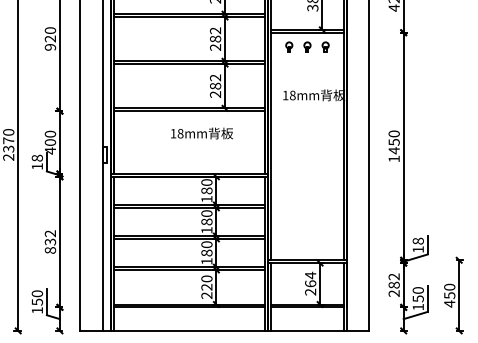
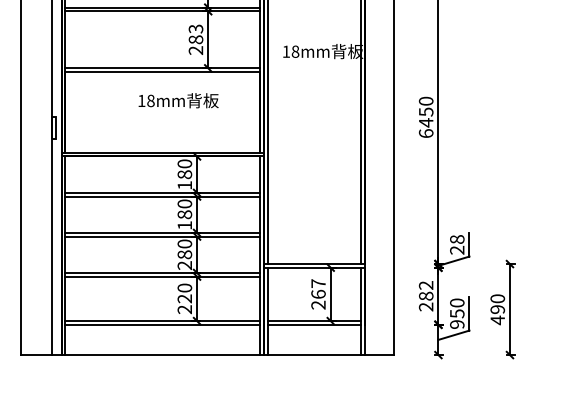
text: (216, 77) -> (197, 28), 282 -> 283
text: (393, 158) -> (425, 132), 1450 -> 6450
text: (417, 249) -> (456, 250), 18 -> 28
text: (206, 261) -> (184, 265), 180 -> 280
text: (310, 275) -> (318, 283), 264 -> 267
text: (449, 295) -> (497, 309), 450 -> 490
text: (417, 306) -> (456, 323), 150 -> 950

